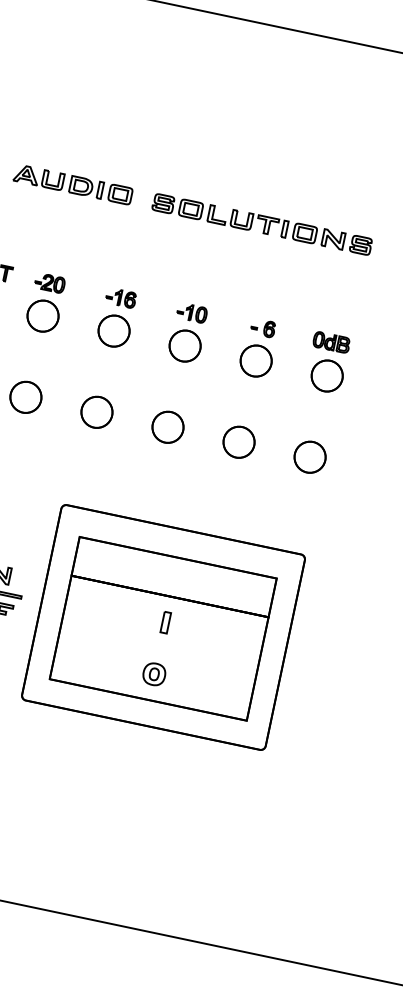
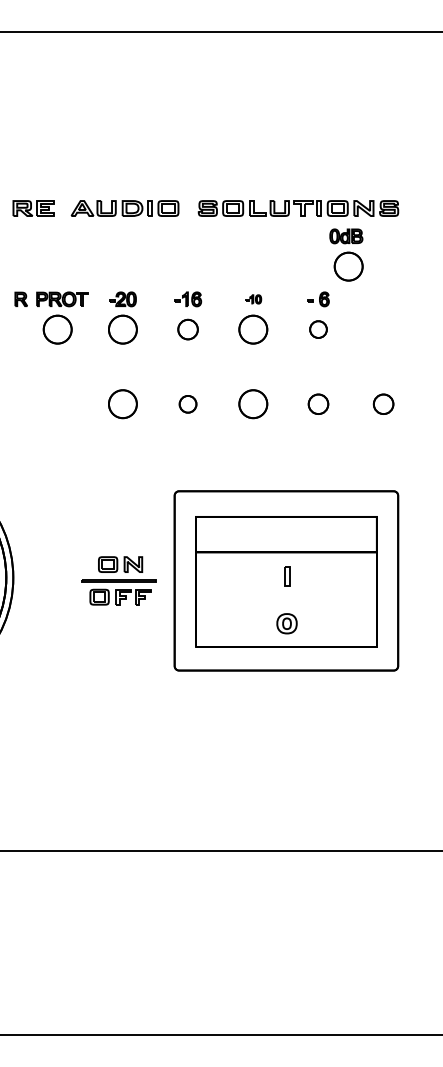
part: (192, 313) -> (253, 299), size x0.6
part: (113, 330) -> (187, 329), size x0.7
part: (256, 360) -> (318, 329), size x0.6
part: (327, 362) -> (346, 254), moved
part: (96, 412) -> (187, 404), size x0.6
part: (238, 442) -> (318, 404), size x0.7
part: (309, 457) -> (383, 404), size x0.7

